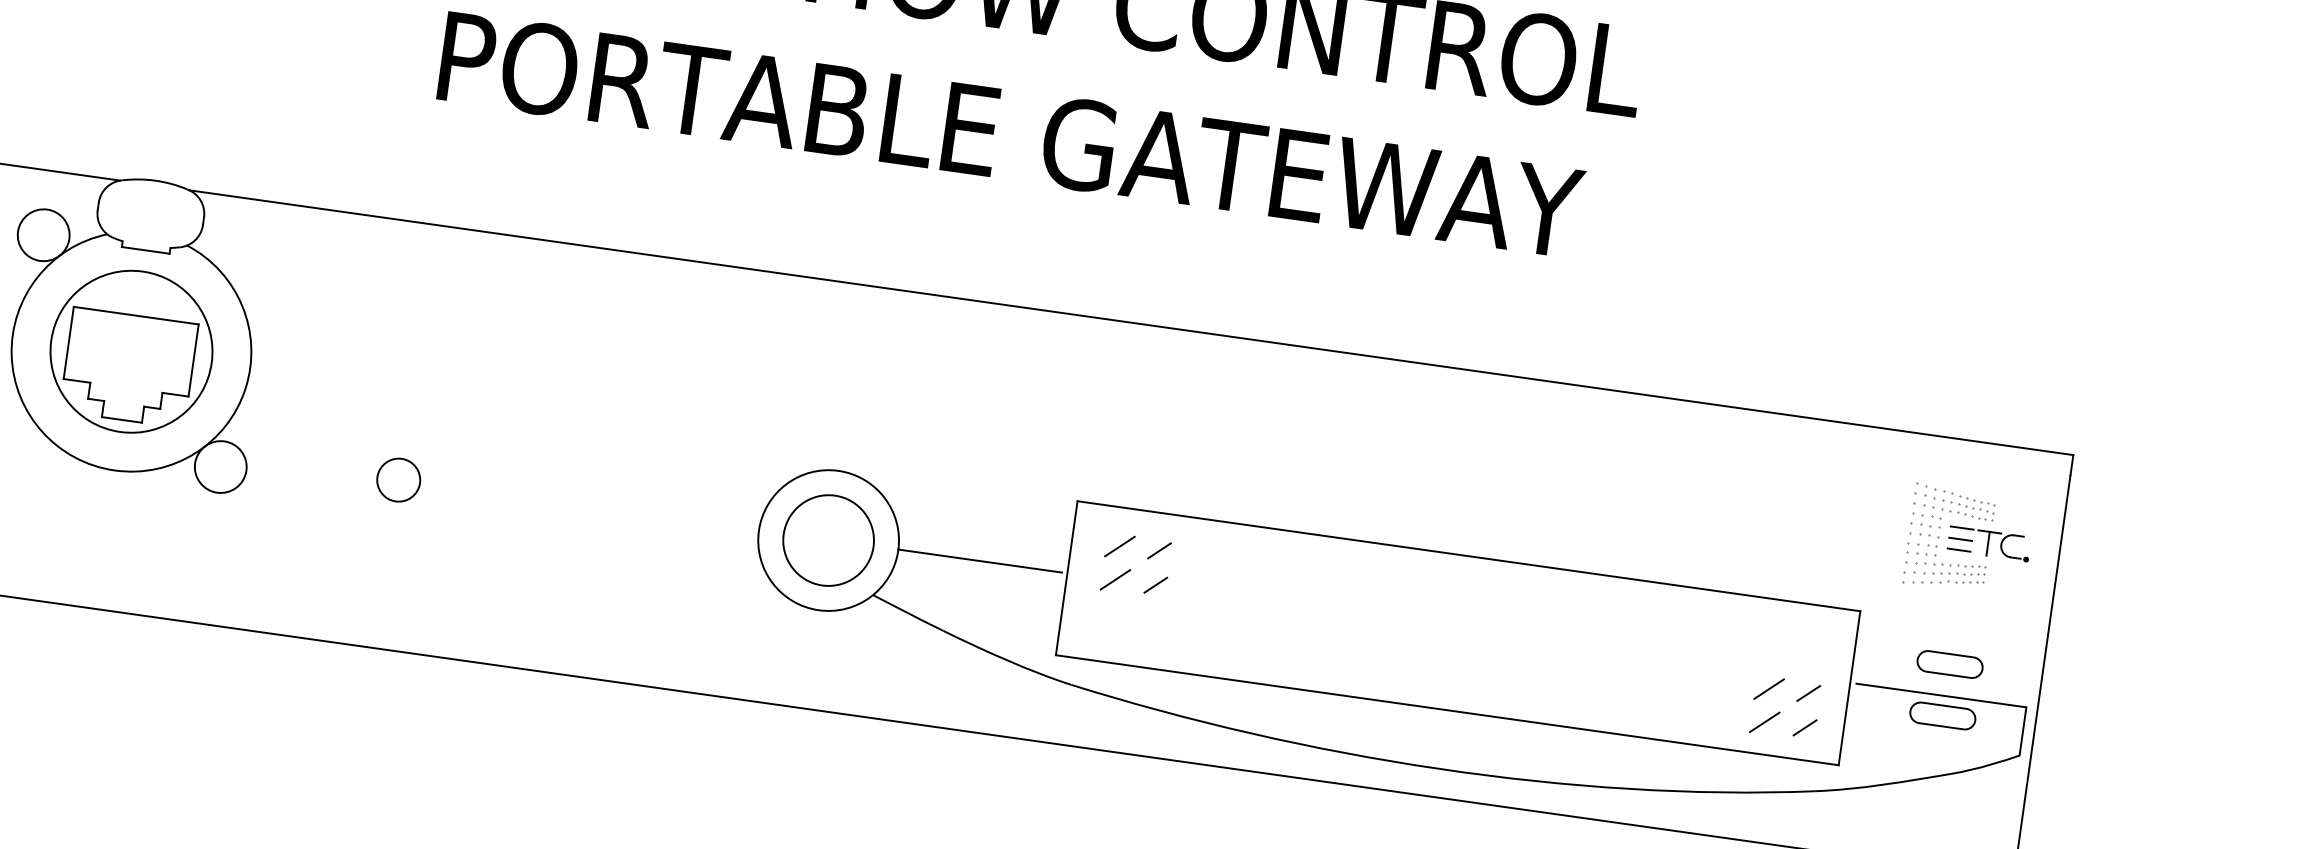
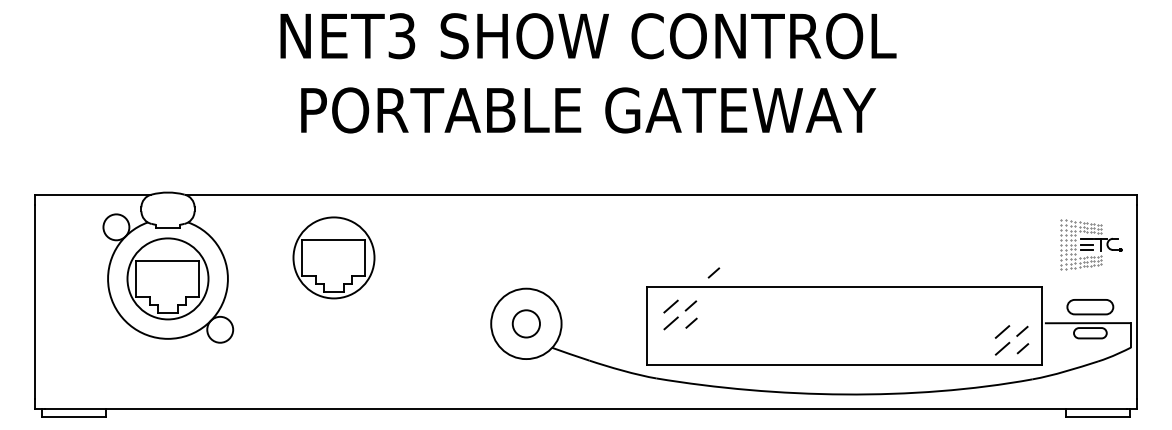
part: (465, 355) -> (333, 257), added
circle: (397, 479) -> (308, 323), removed
line: (1213, 490) -> (713, 272), added
circle: (828, 539) -> (526, 323), size x0.6
line: (979, 560) -> (602, 323), removed
part: (1950, 665) -> (1090, 307), size x1.4

